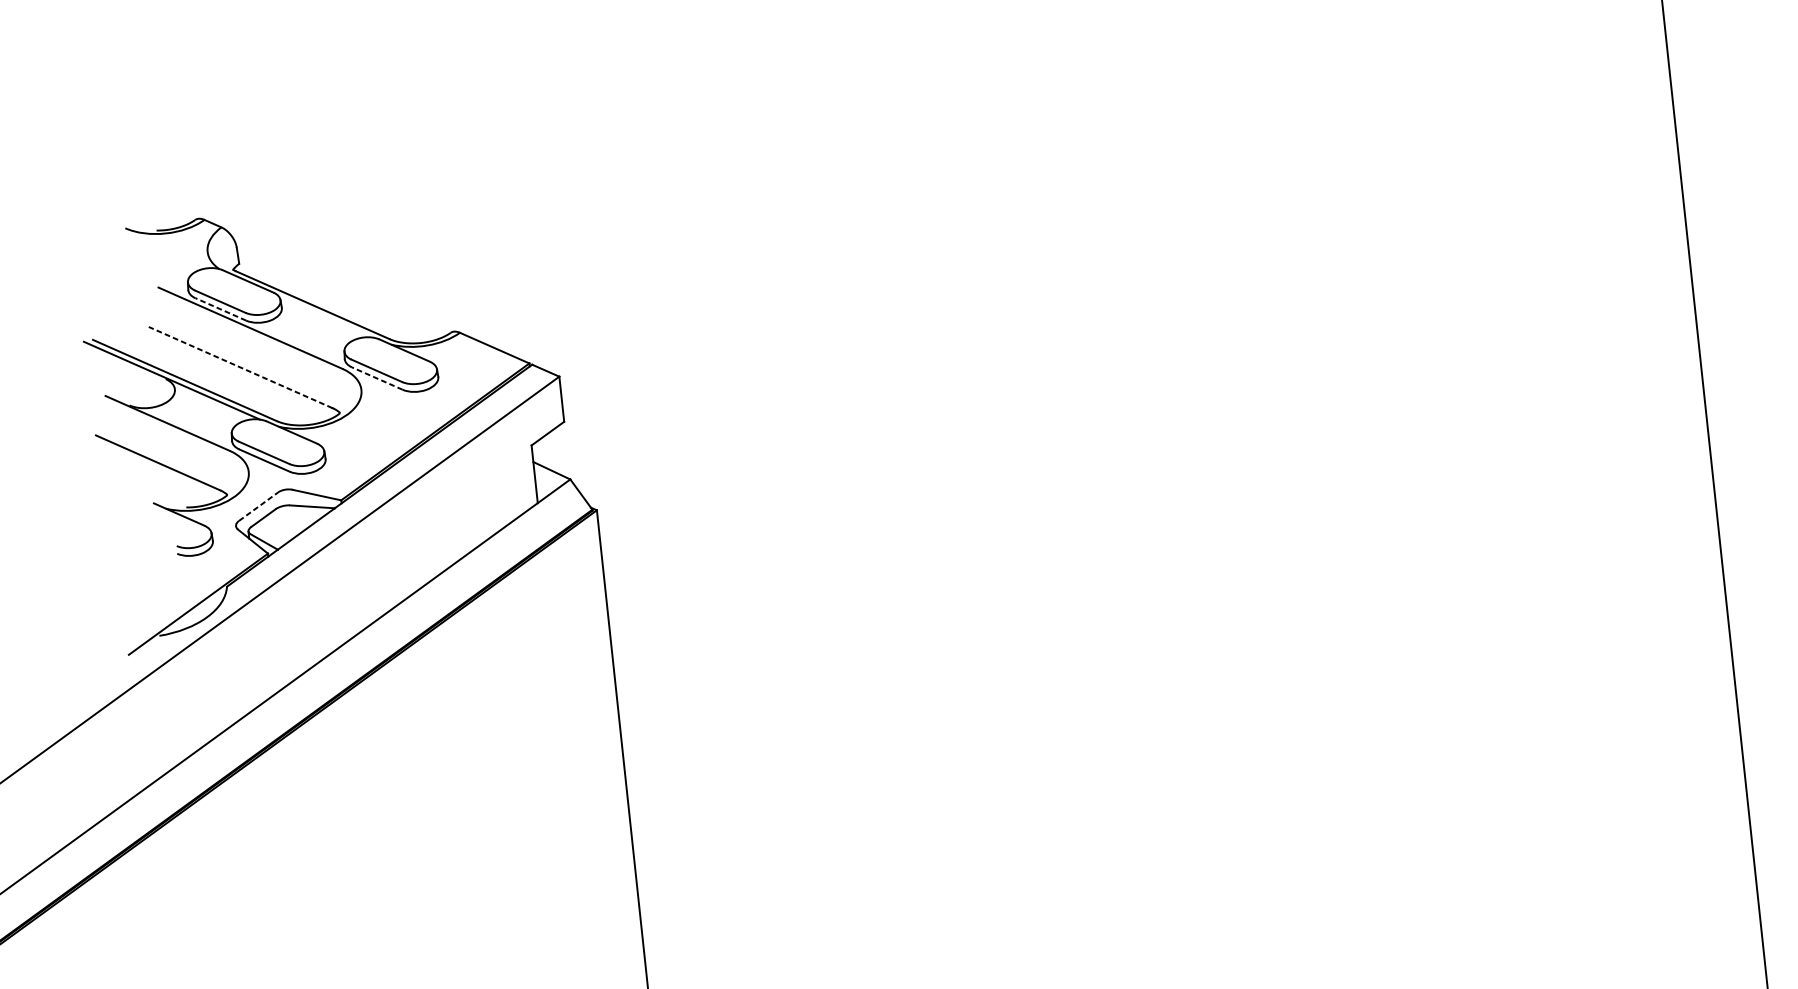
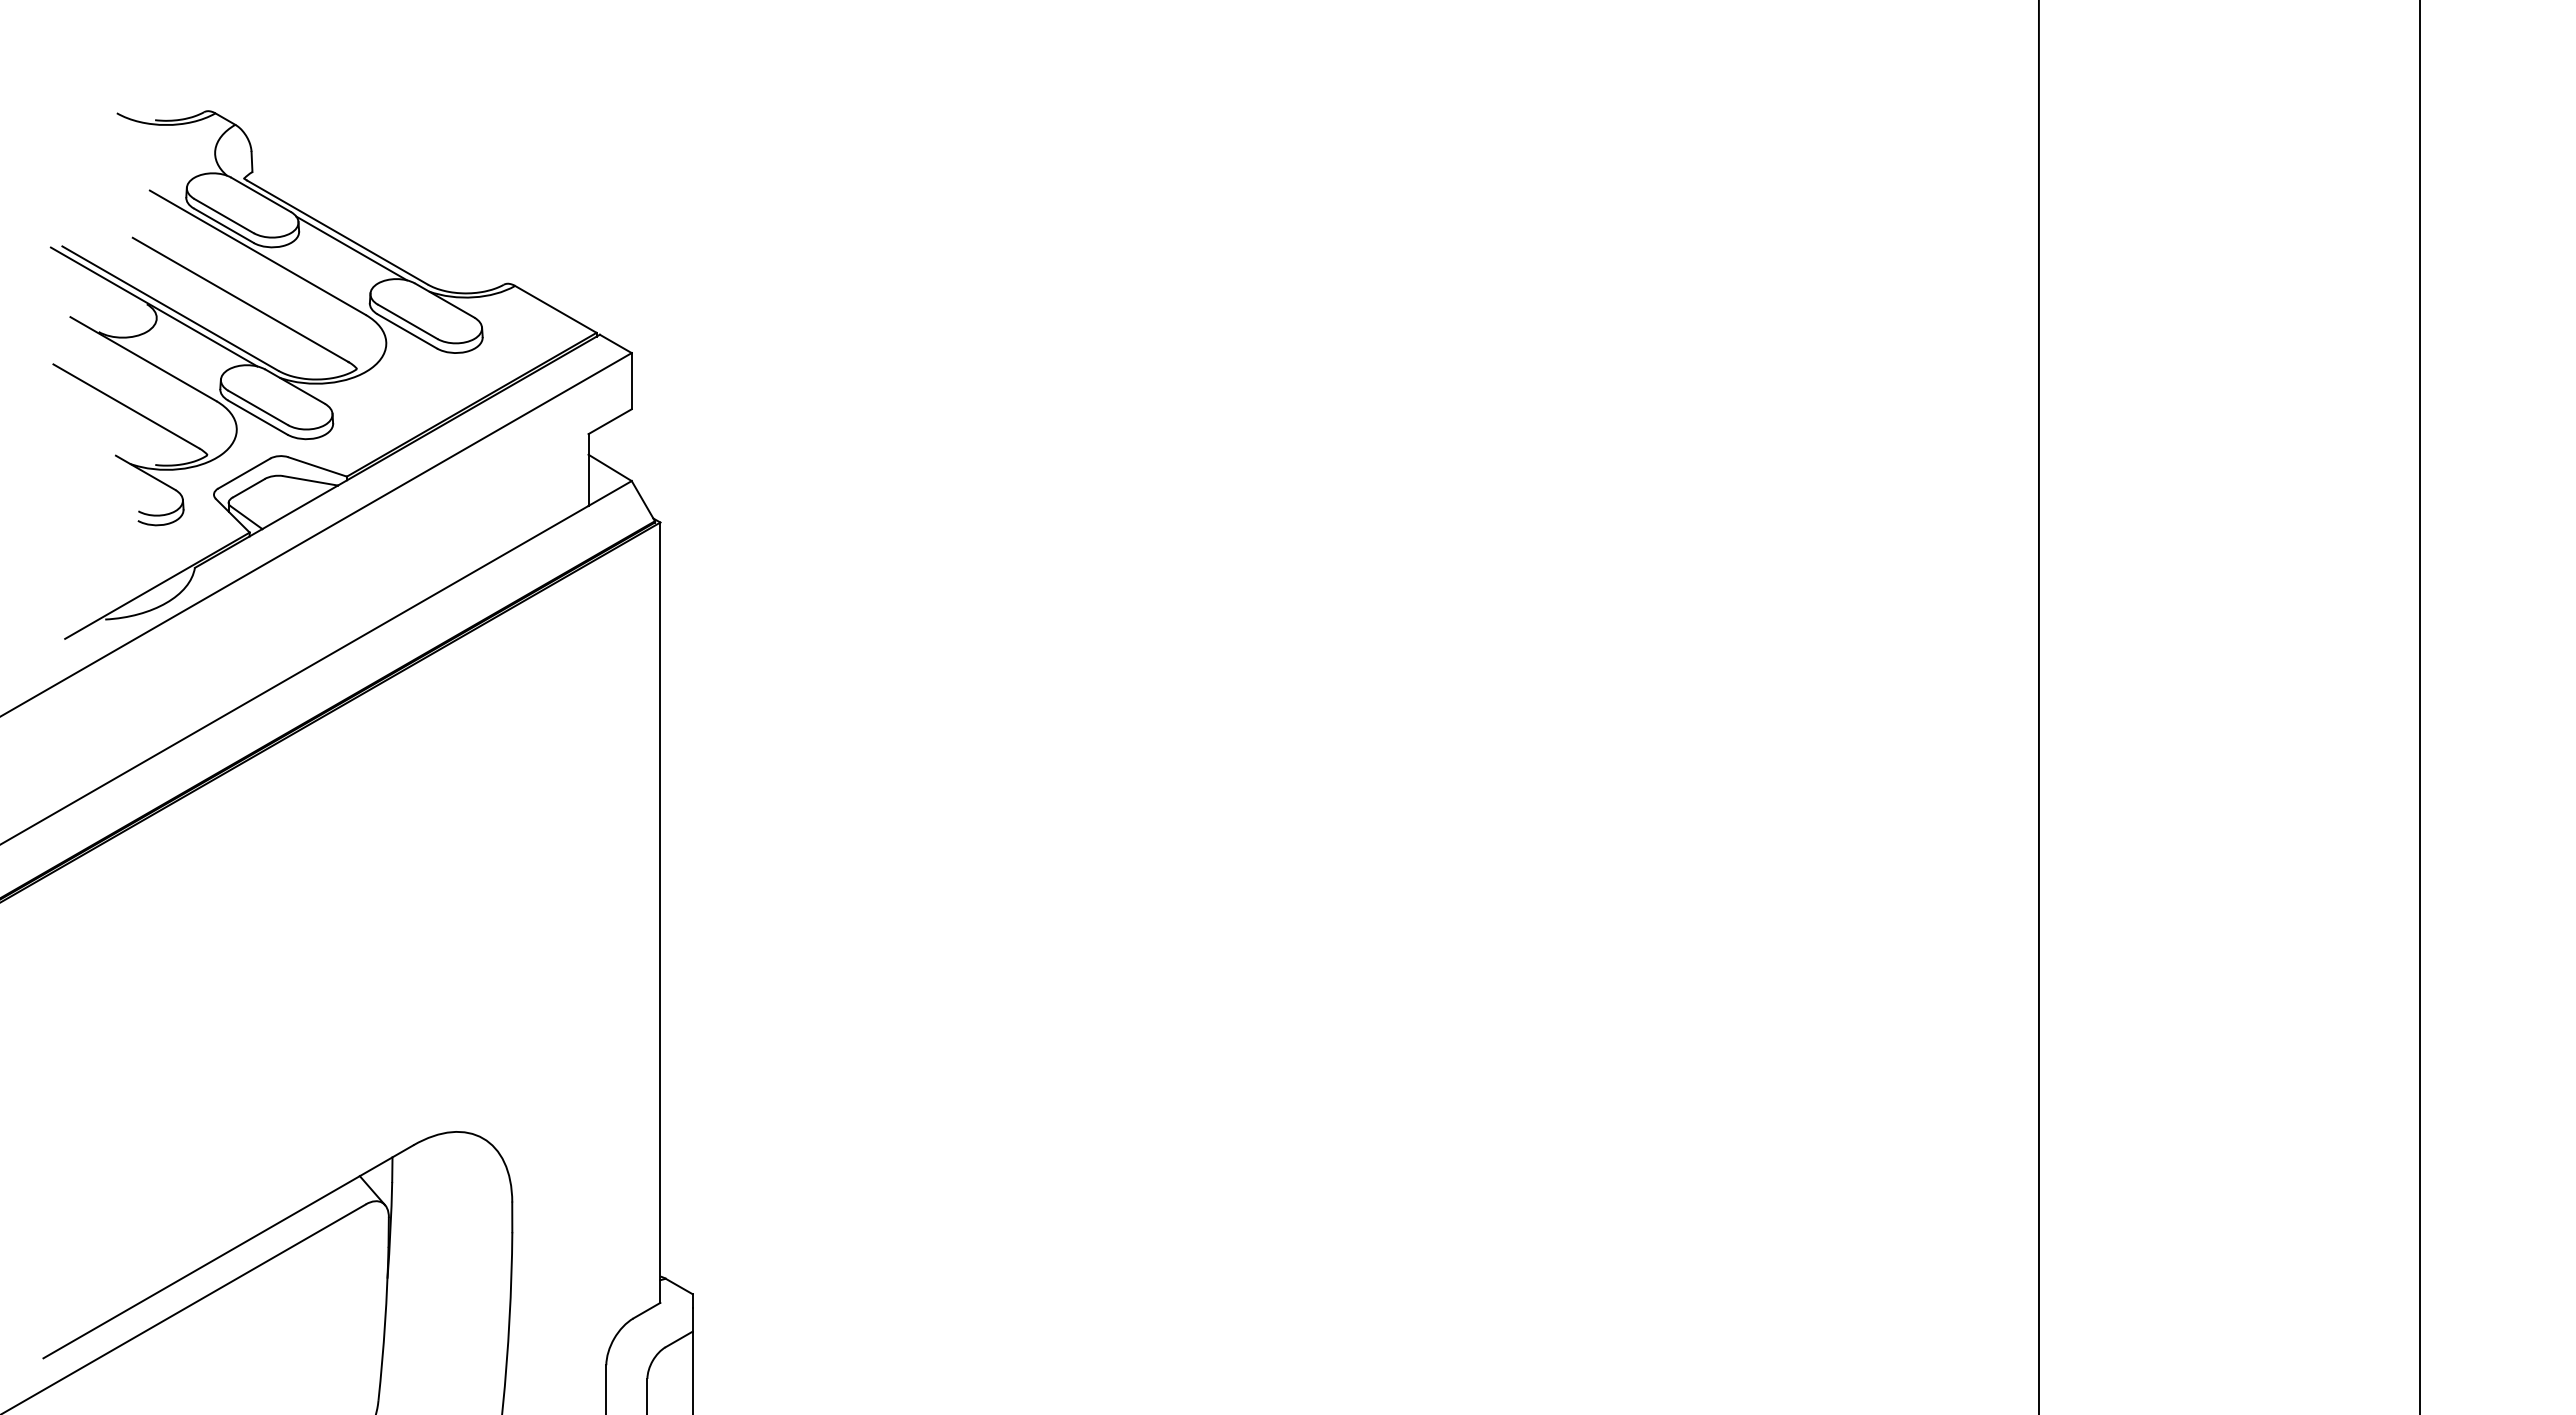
line: (220, 309) -> (223, 225), dashed -> solid
line: (325, 316) -> (351, 248), added
line: (240, 367) -> (240, 299), dashed -> solid
line: (376, 378) -> (406, 331), dashed -> solid
line: (258, 506) -> (244, 473), dashed -> solid

